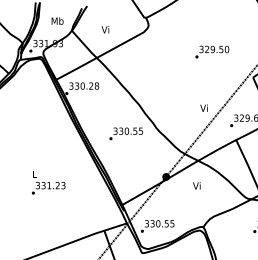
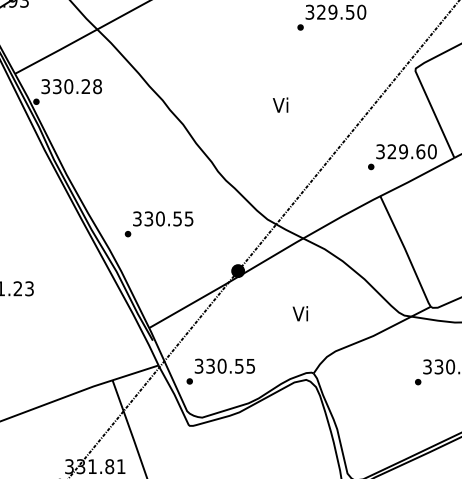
text: (203, 107) -> (279, 103), moved
text: (125, 133) -> (157, 223), moved
text: (196, 185) -> (299, 312), moved

